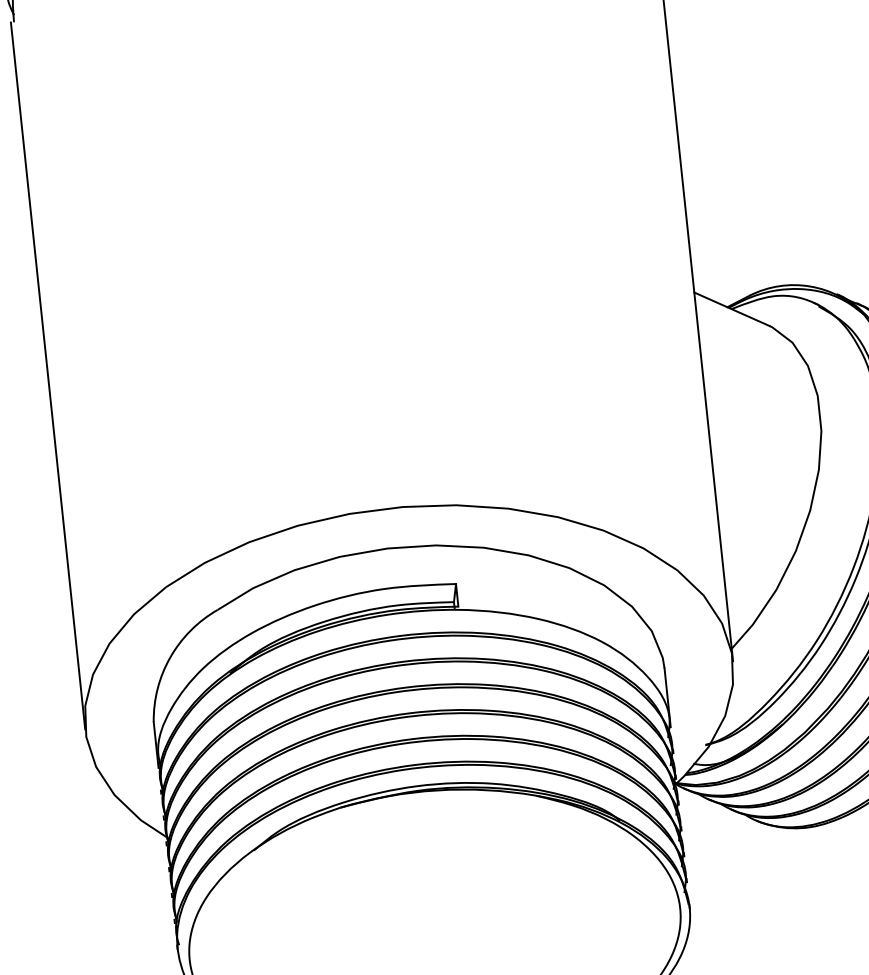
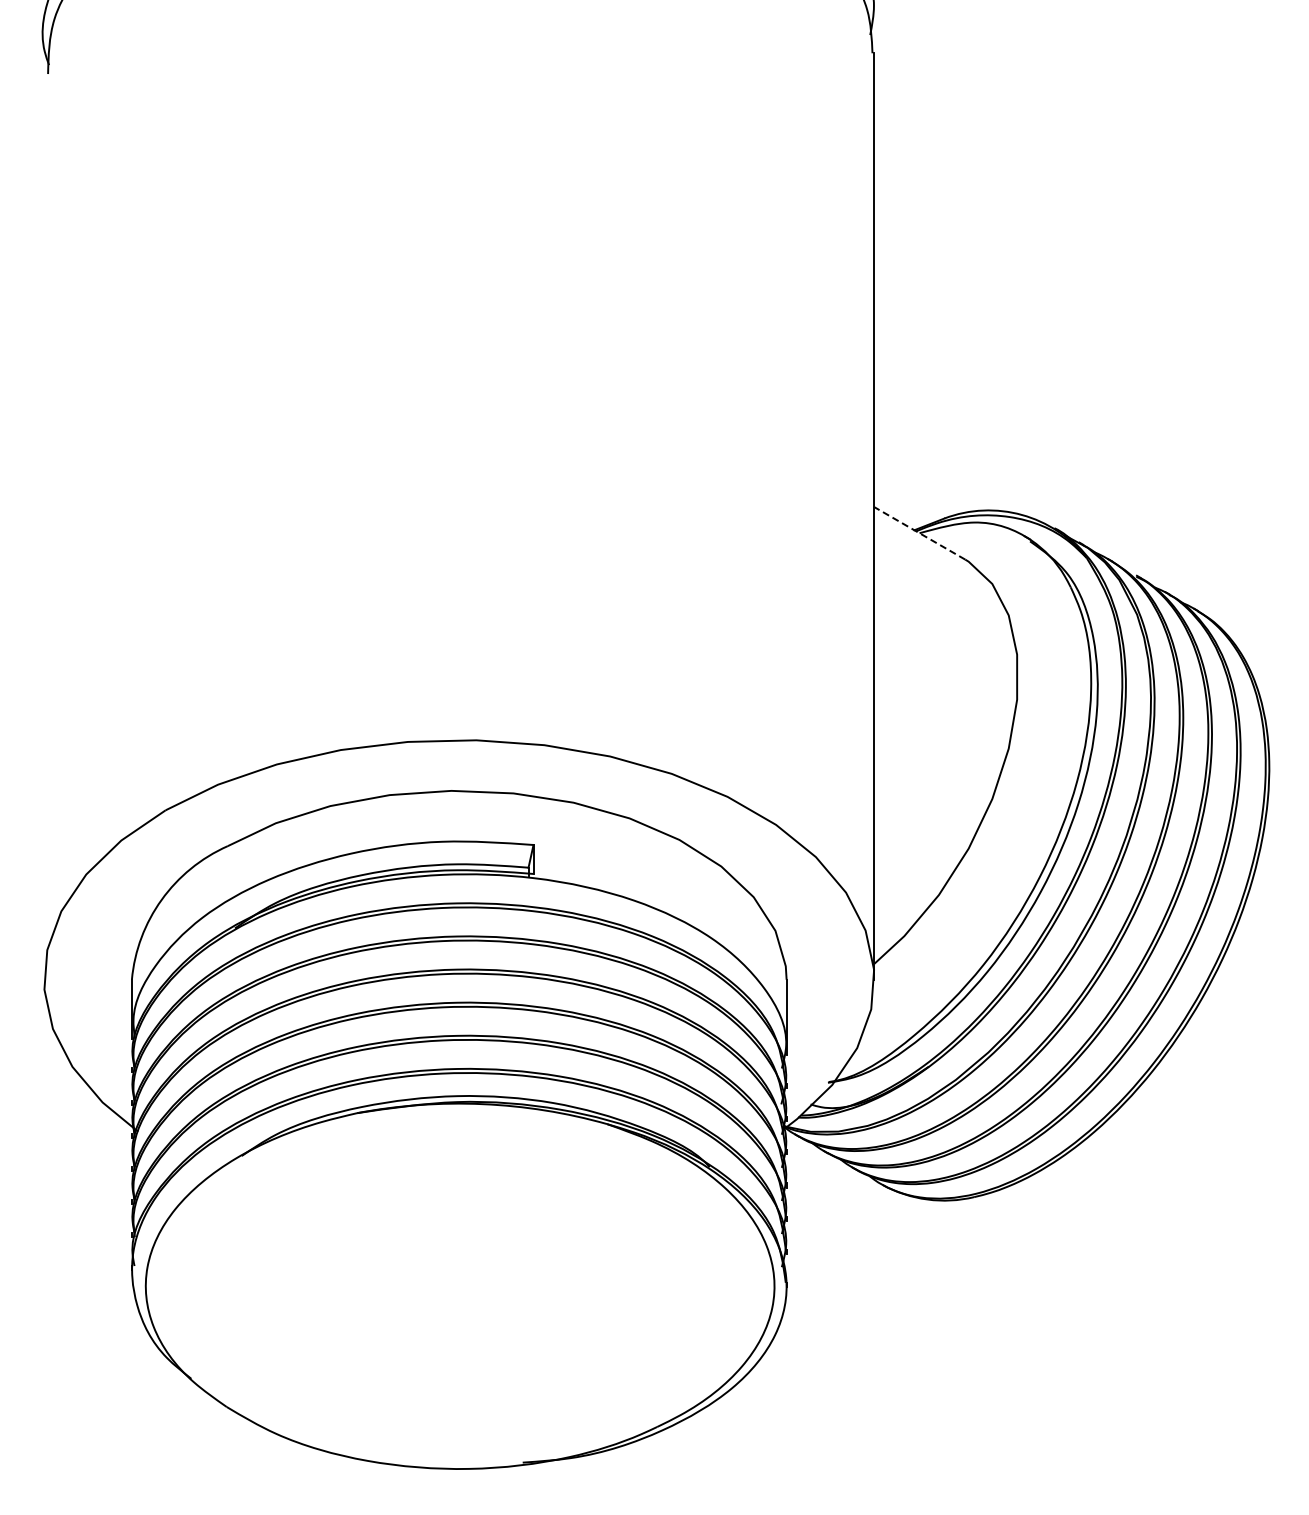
line: (731, 309) -> (919, 533), solid -> dashed
line: (48, 375) -> (44, 526), removed

